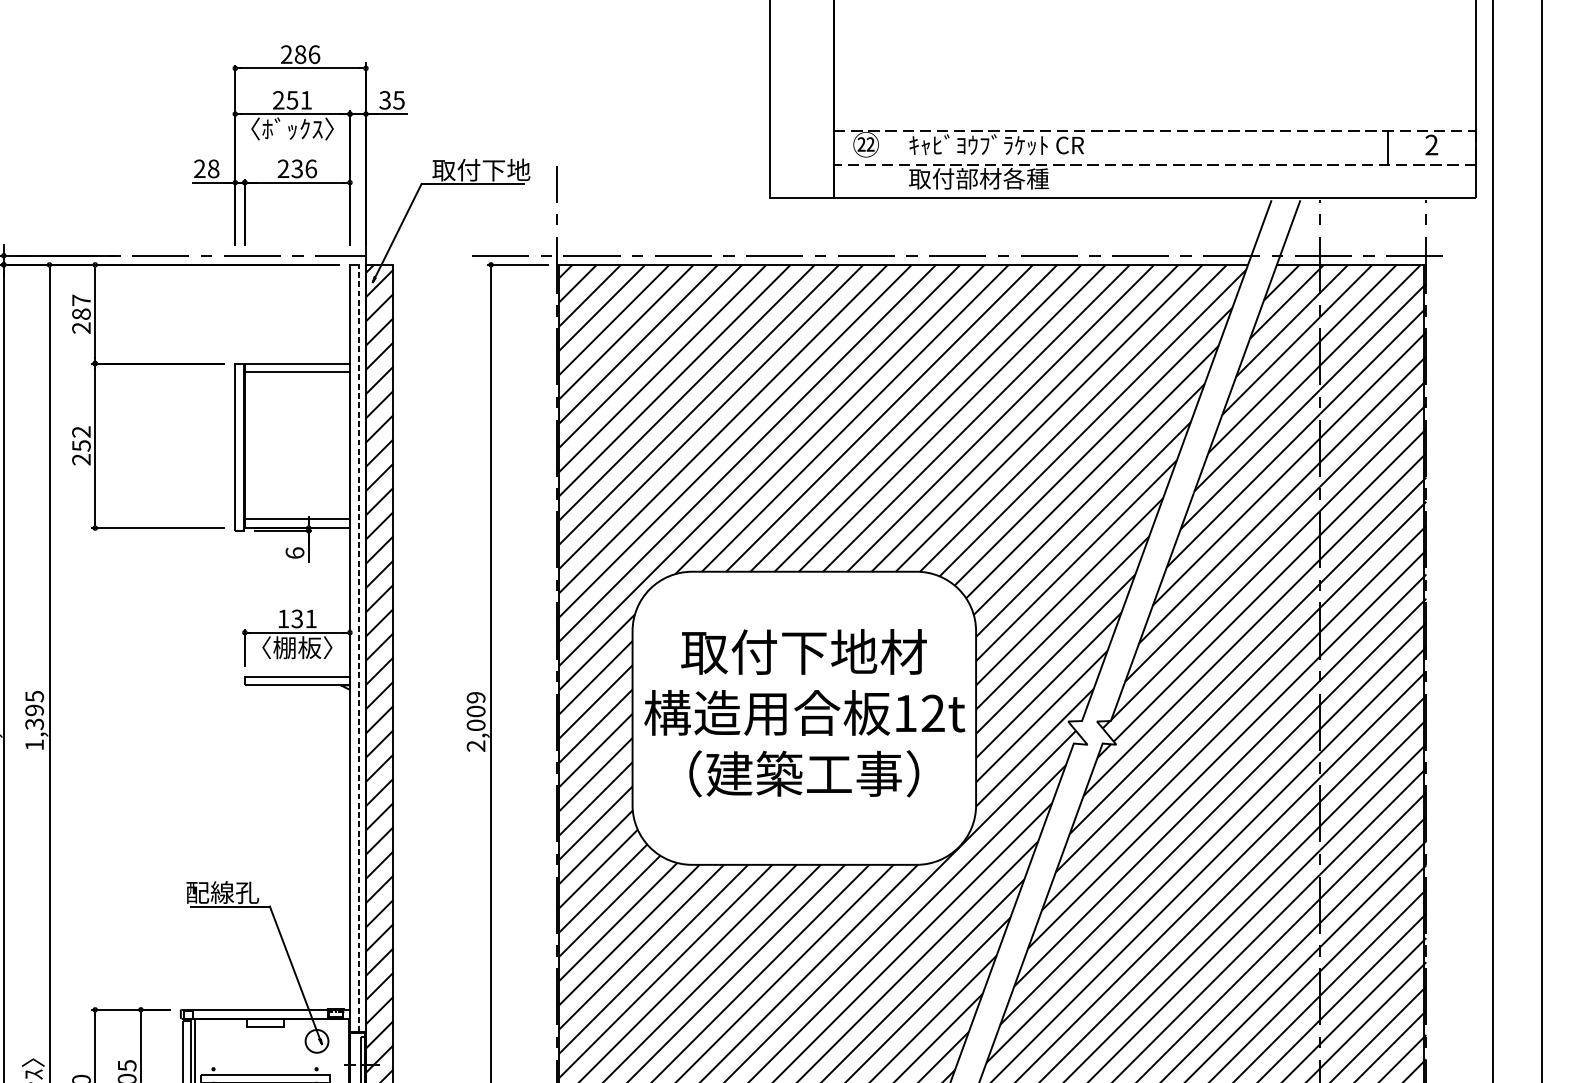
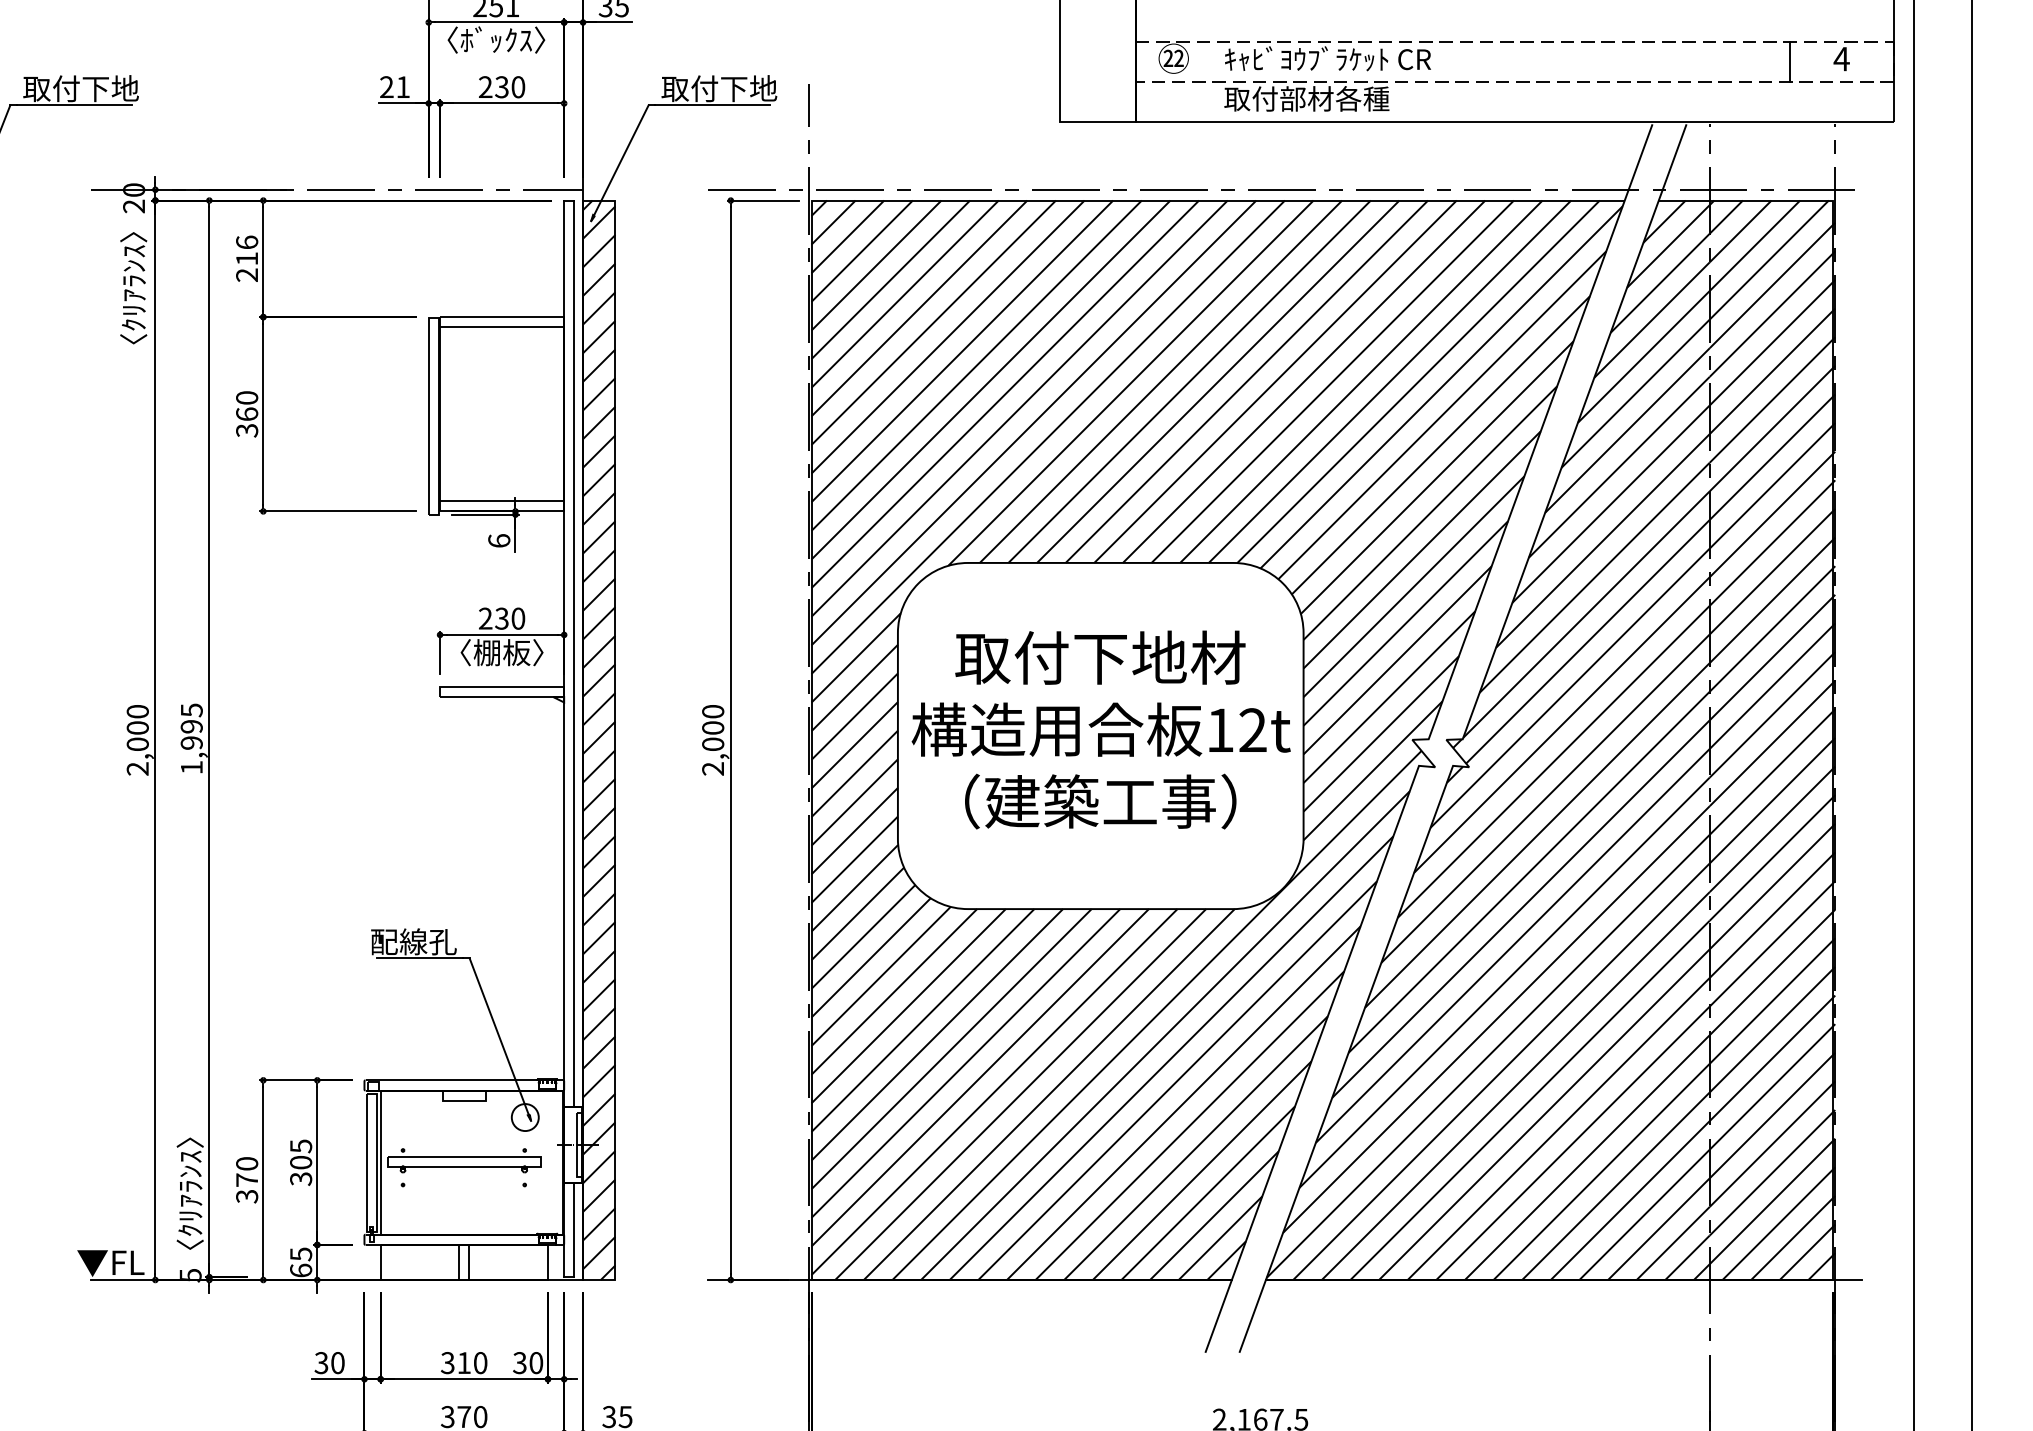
text: (1431, 144) -> (1841, 58), 2 -> 4
text: (213, 169) -> (403, 87), 28 -> 21
text: (311, 169) -> (518, 87), 236 -> 230
text: (81, 307) -> (247, 250), 287 -> 216
text: (81, 446) -> (247, 414), 252 -> 360
text: (297, 618) -> (502, 618), 131 -> 230
line: (358, 648) -> (574, 653), dashed -> solid
text: (476, 697) -> (713, 711), 2,009 -> 2,000
text: (34, 723) -> (191, 742), 1,395 -> 1,995

